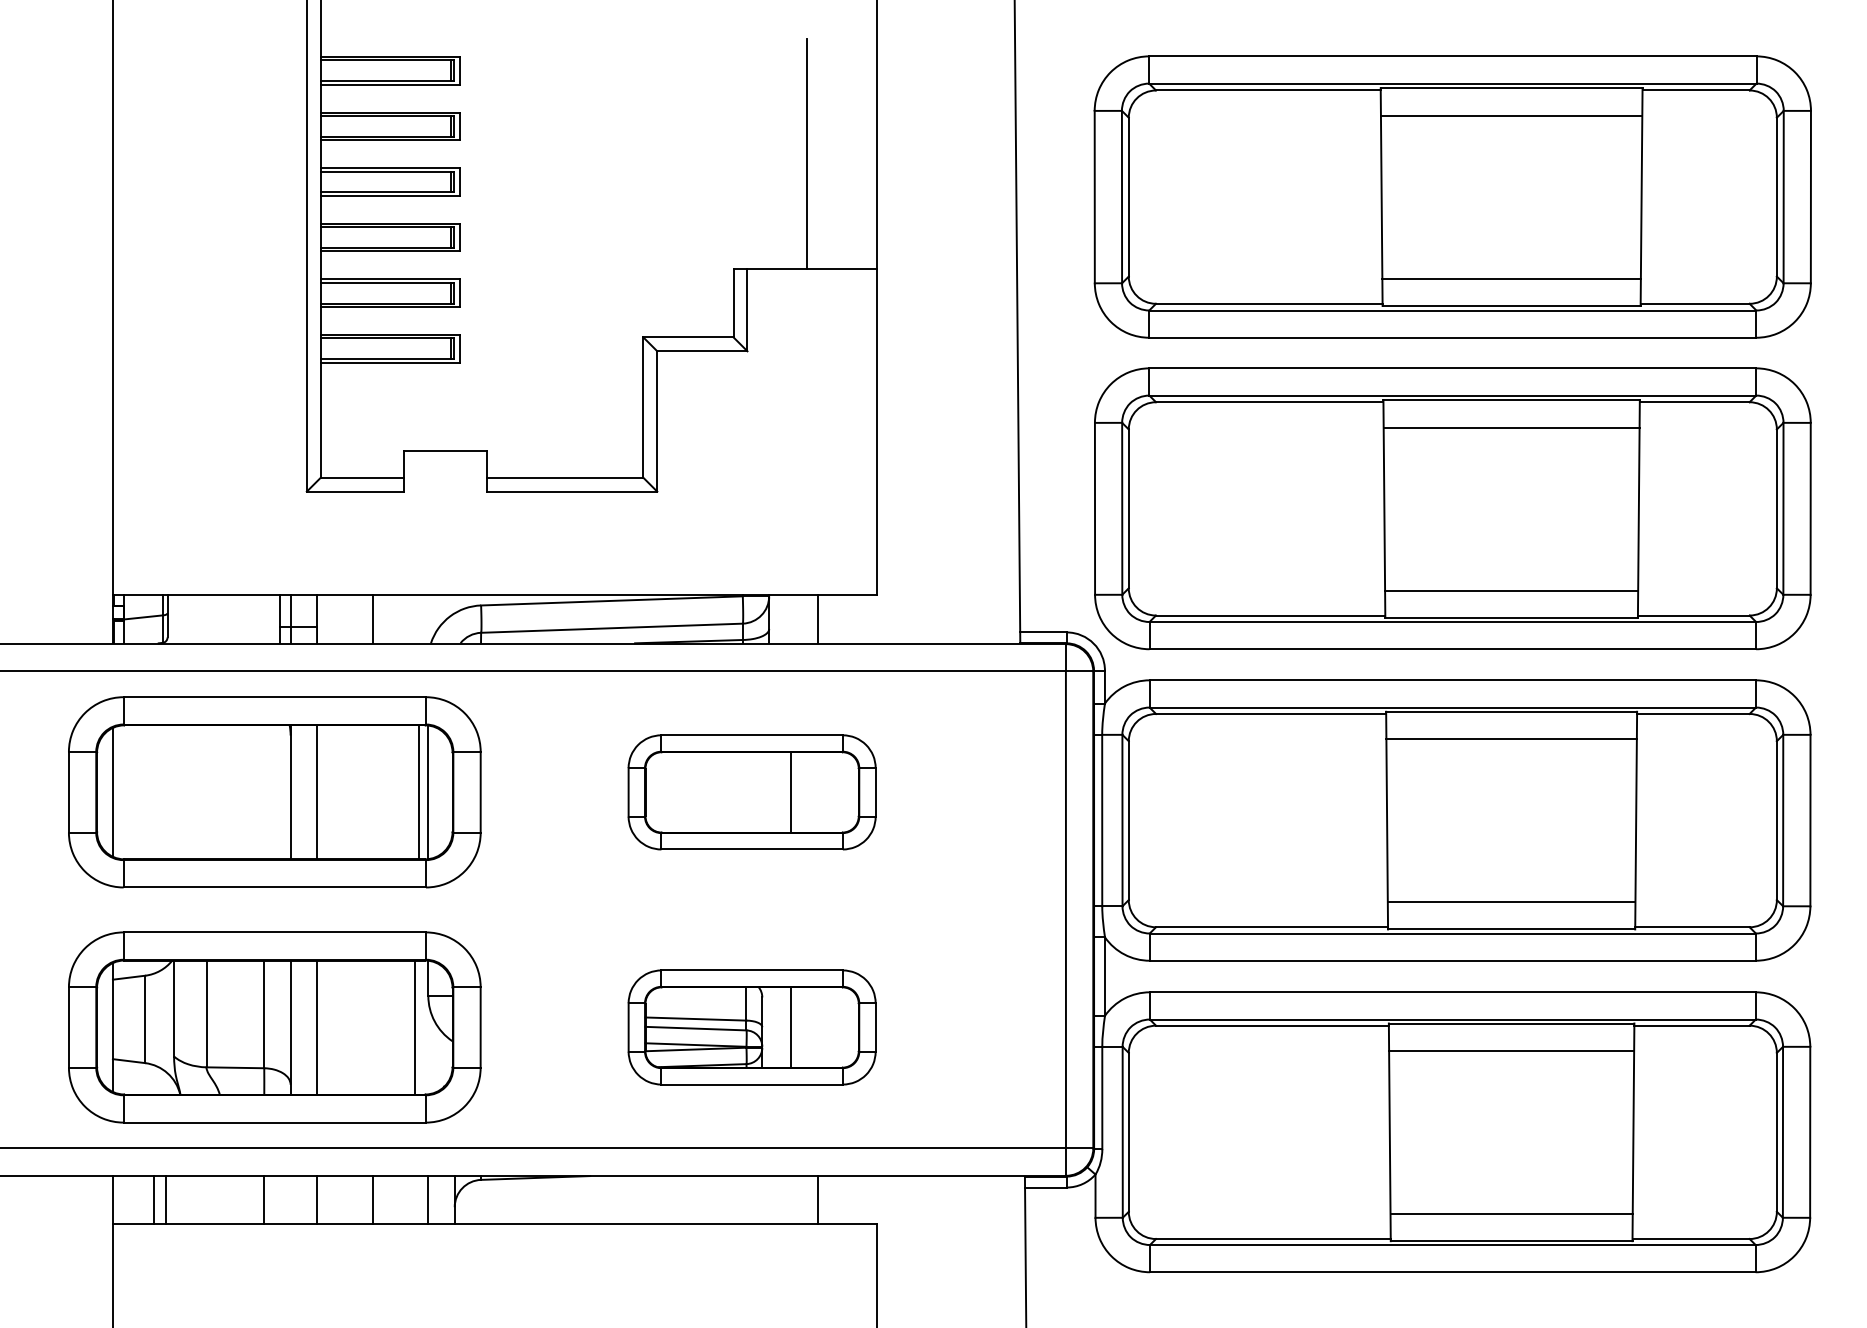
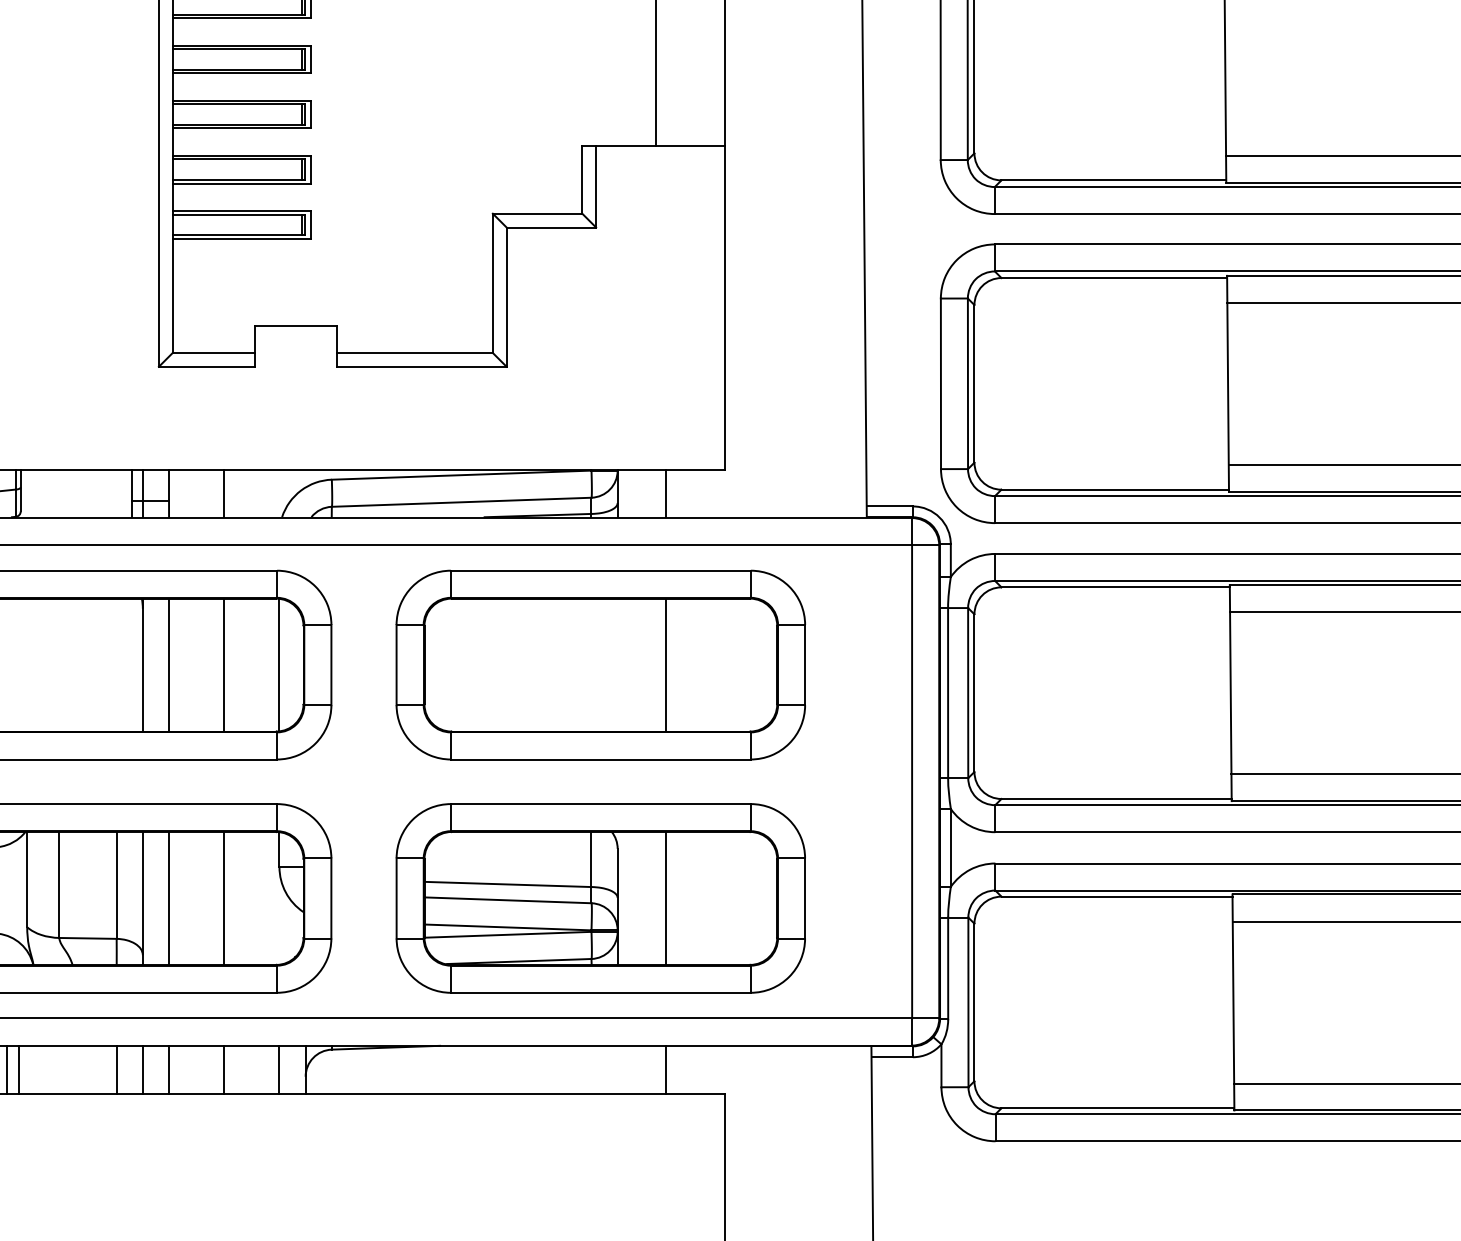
line: (418, 792) -> (224, 665), moved
part: (751, 792) -> (600, 665), size x1.67
line: (414, 1027) -> (224, 898), moved
part: (751, 1027) -> (600, 898), size x1.67
line: (290, 1200) -> (142, 1070), added

